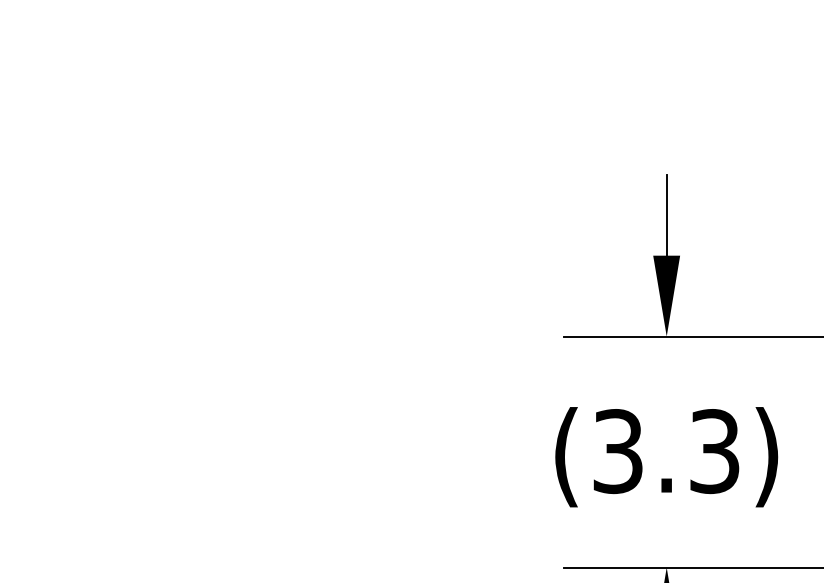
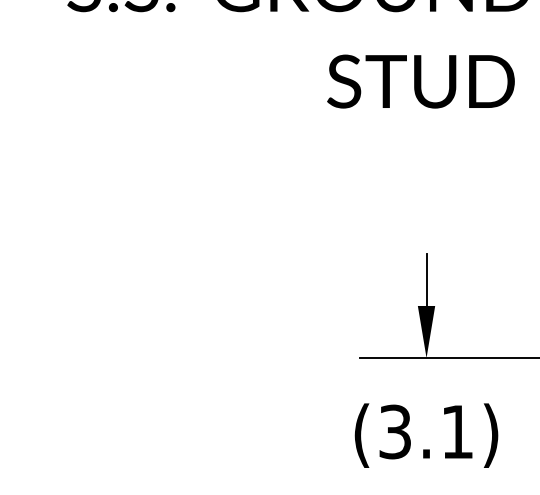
text: (714, 450) -> (457, 431), (3.3) -> (3.1)

